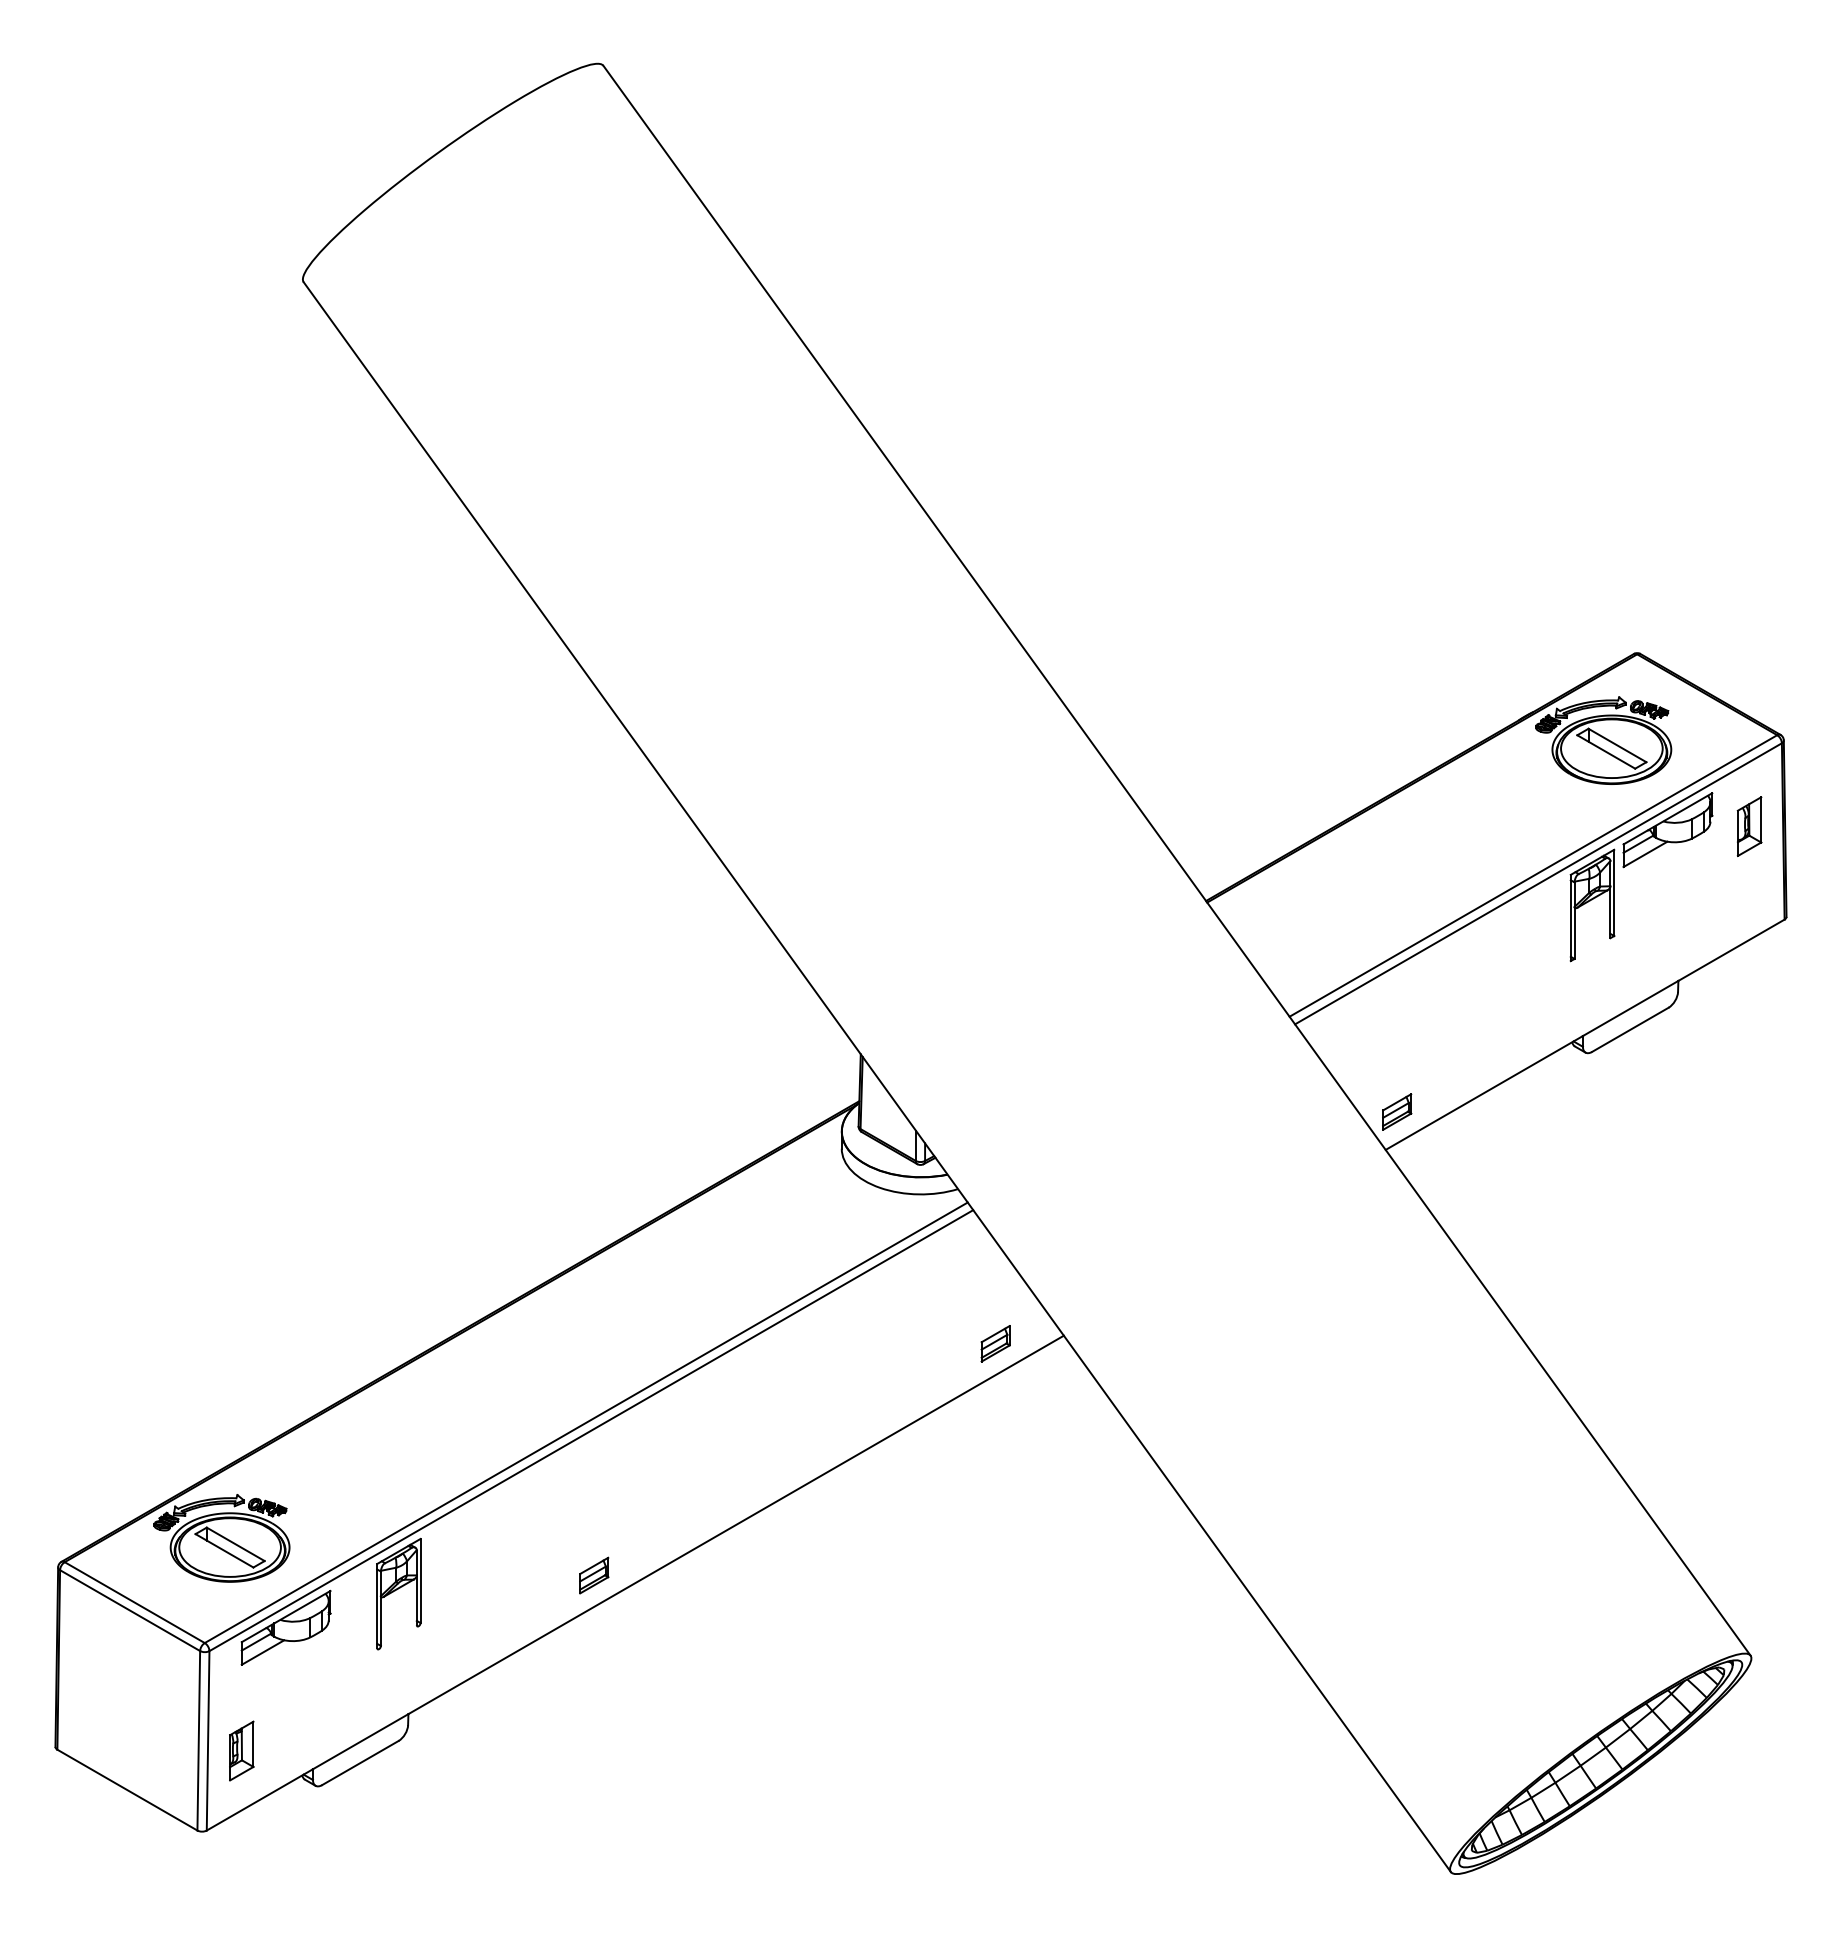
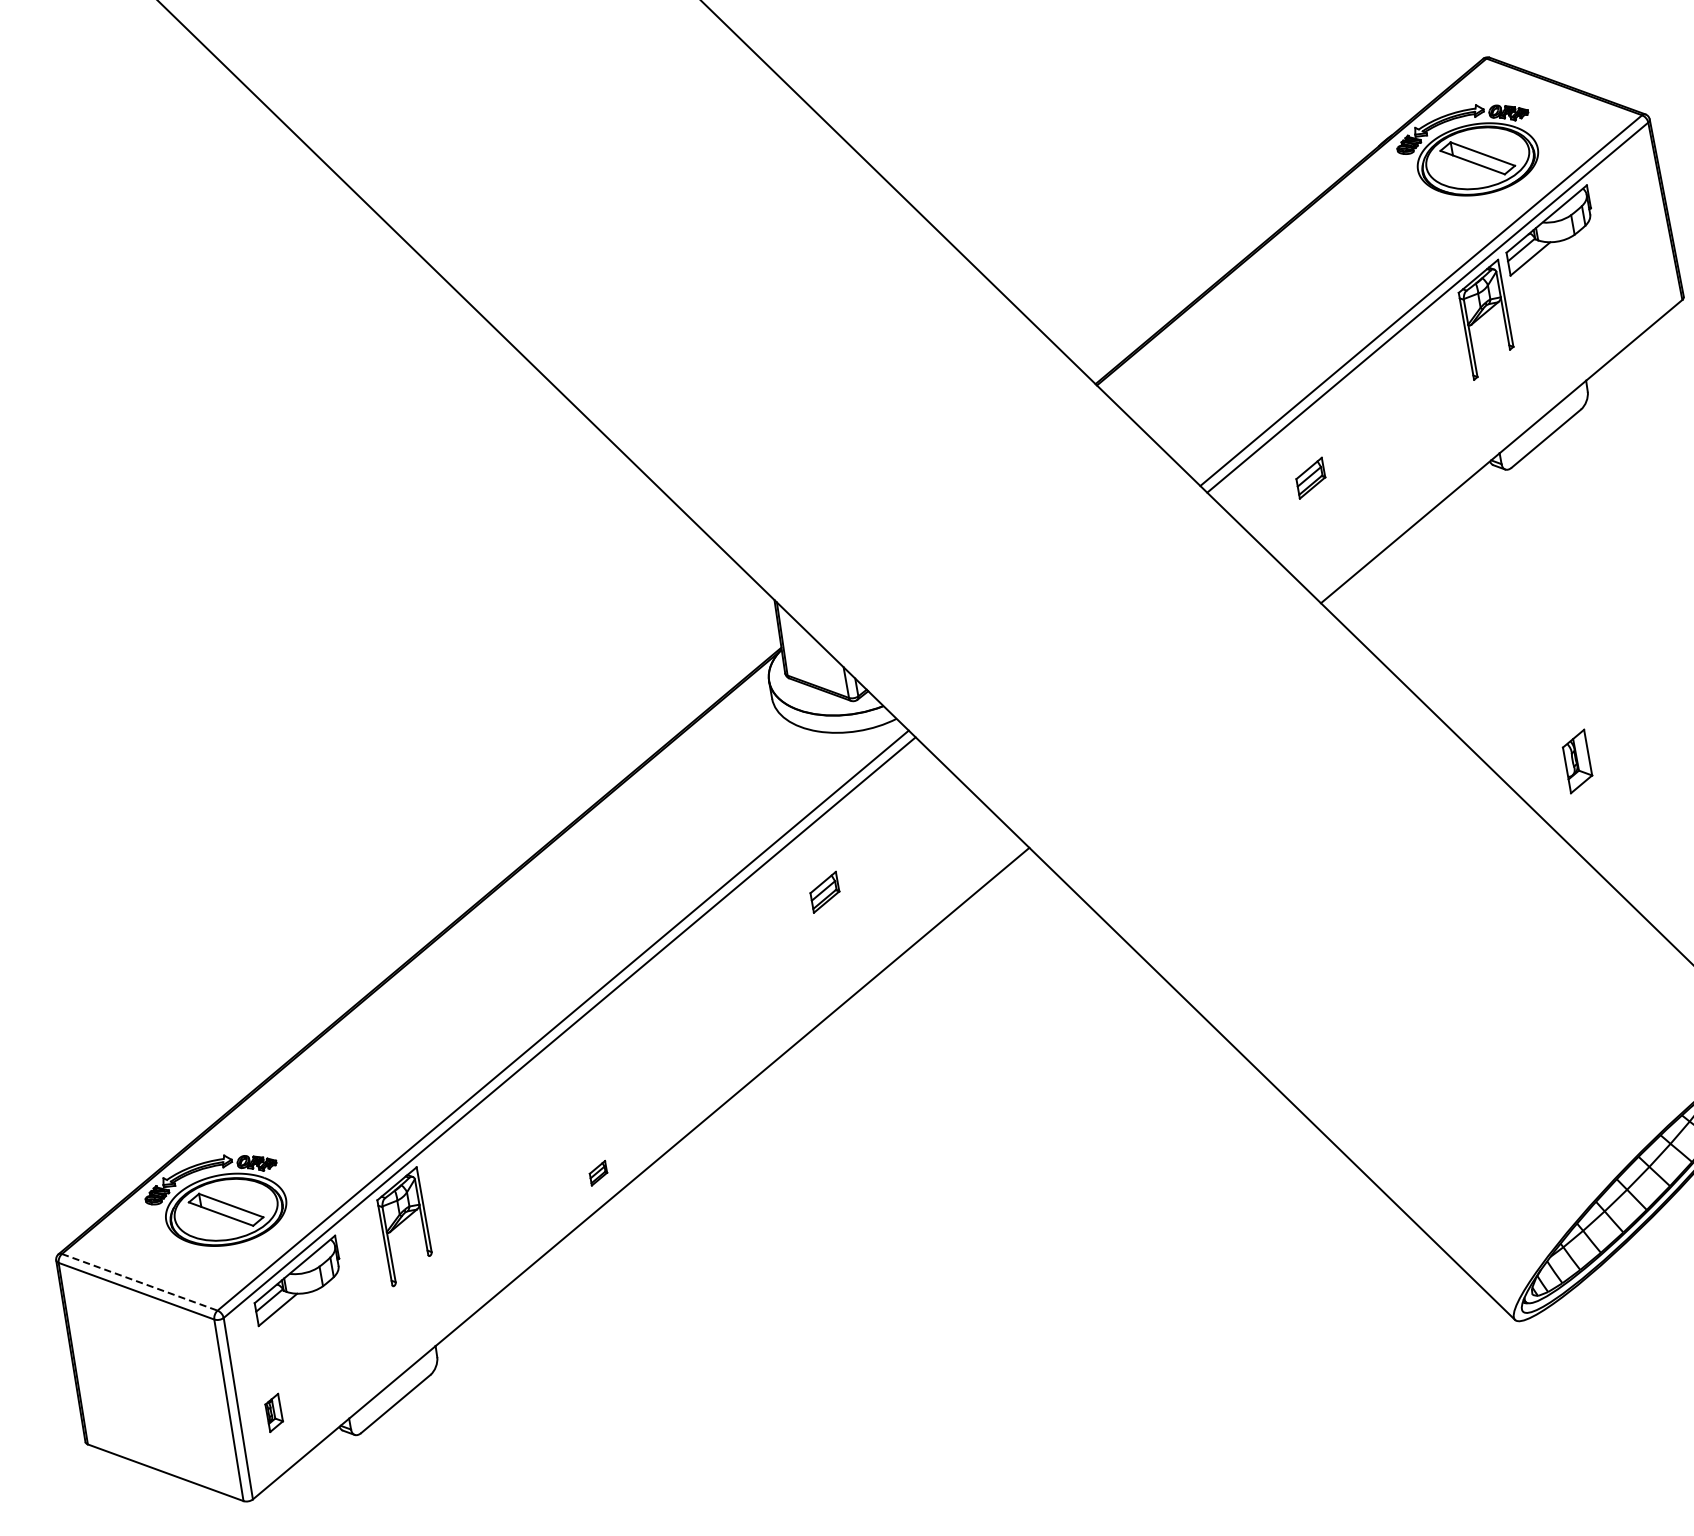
part: (1749, 826) -> (1577, 761), moved
part: (1397, 1111) -> (1311, 477), moved
part: (995, 1343) -> (824, 892), moved
part: (594, 1575) -> (598, 1173), size x0.6
line: (134, 1602) -> (139, 1282), solid -> dashed
part: (241, 1750) -> (273, 1412), size x0.6

